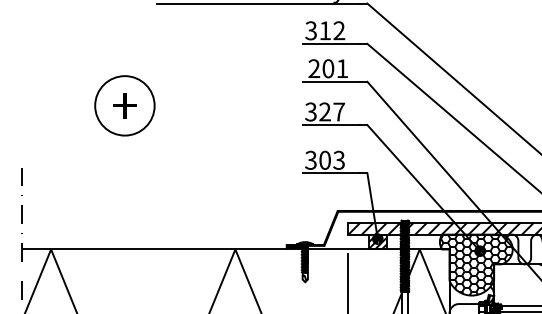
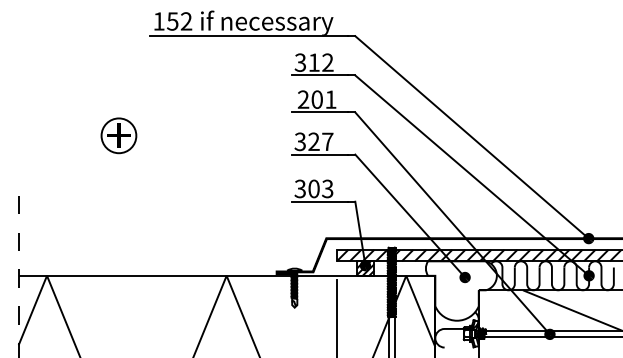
circle: (124, 105) -> (118, 135), size x0.6
hatch: (476, 264) -> (461, 290), removed

